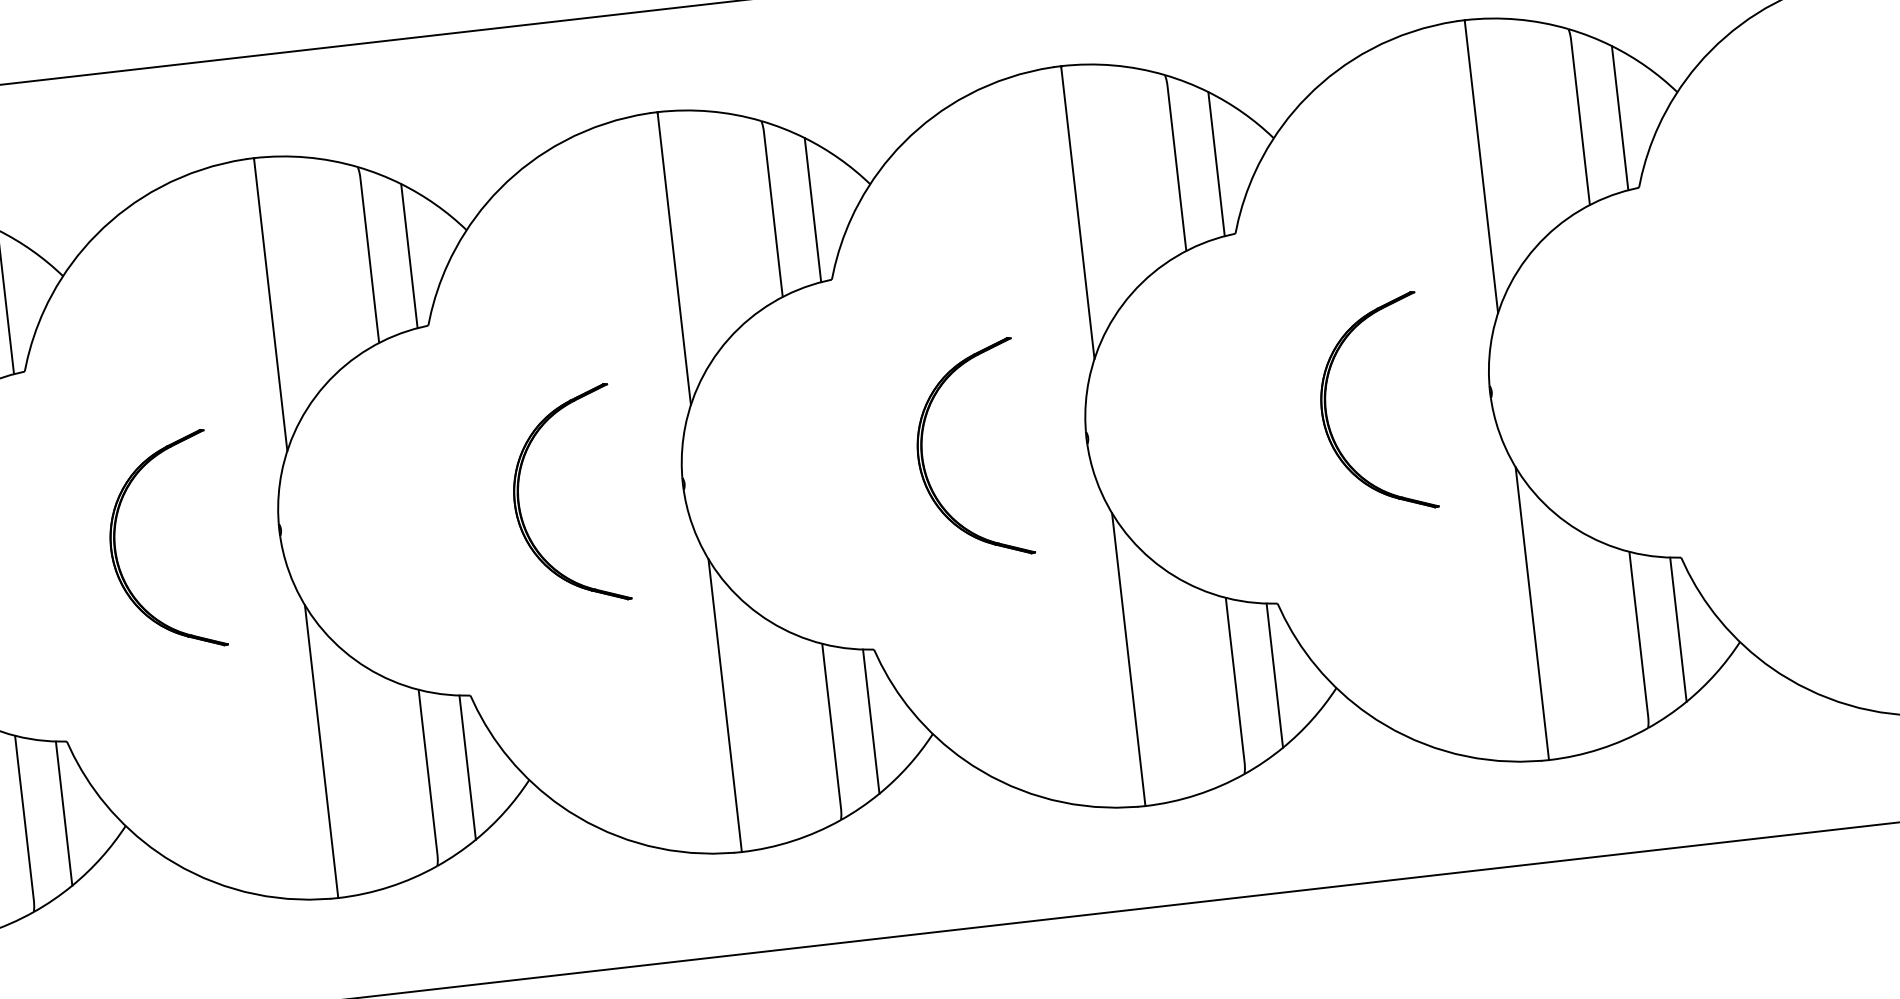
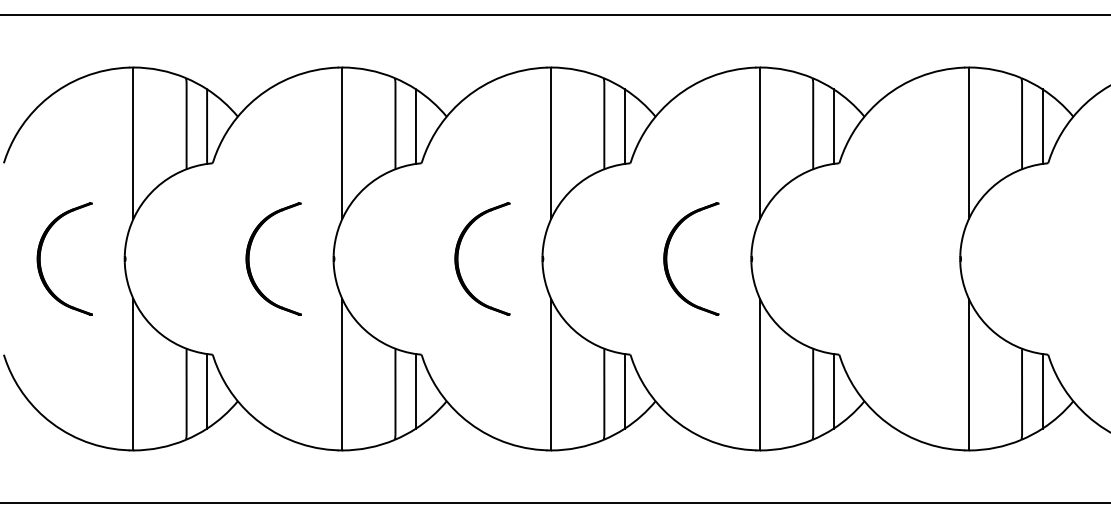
part: (1328, 409) -> (876, 258), removed

